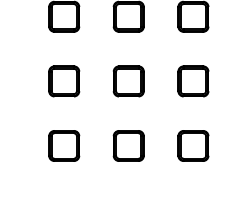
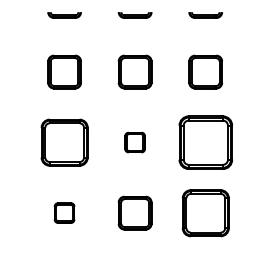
part: (64, 81) -> (64, 142), size x1.4
part: (128, 81) -> (134, 142), size x0.6
part: (193, 81) -> (205, 142), size x1.6
part: (64, 145) -> (64, 212), size x0.6
part: (193, 145) -> (205, 212), size x1.4

